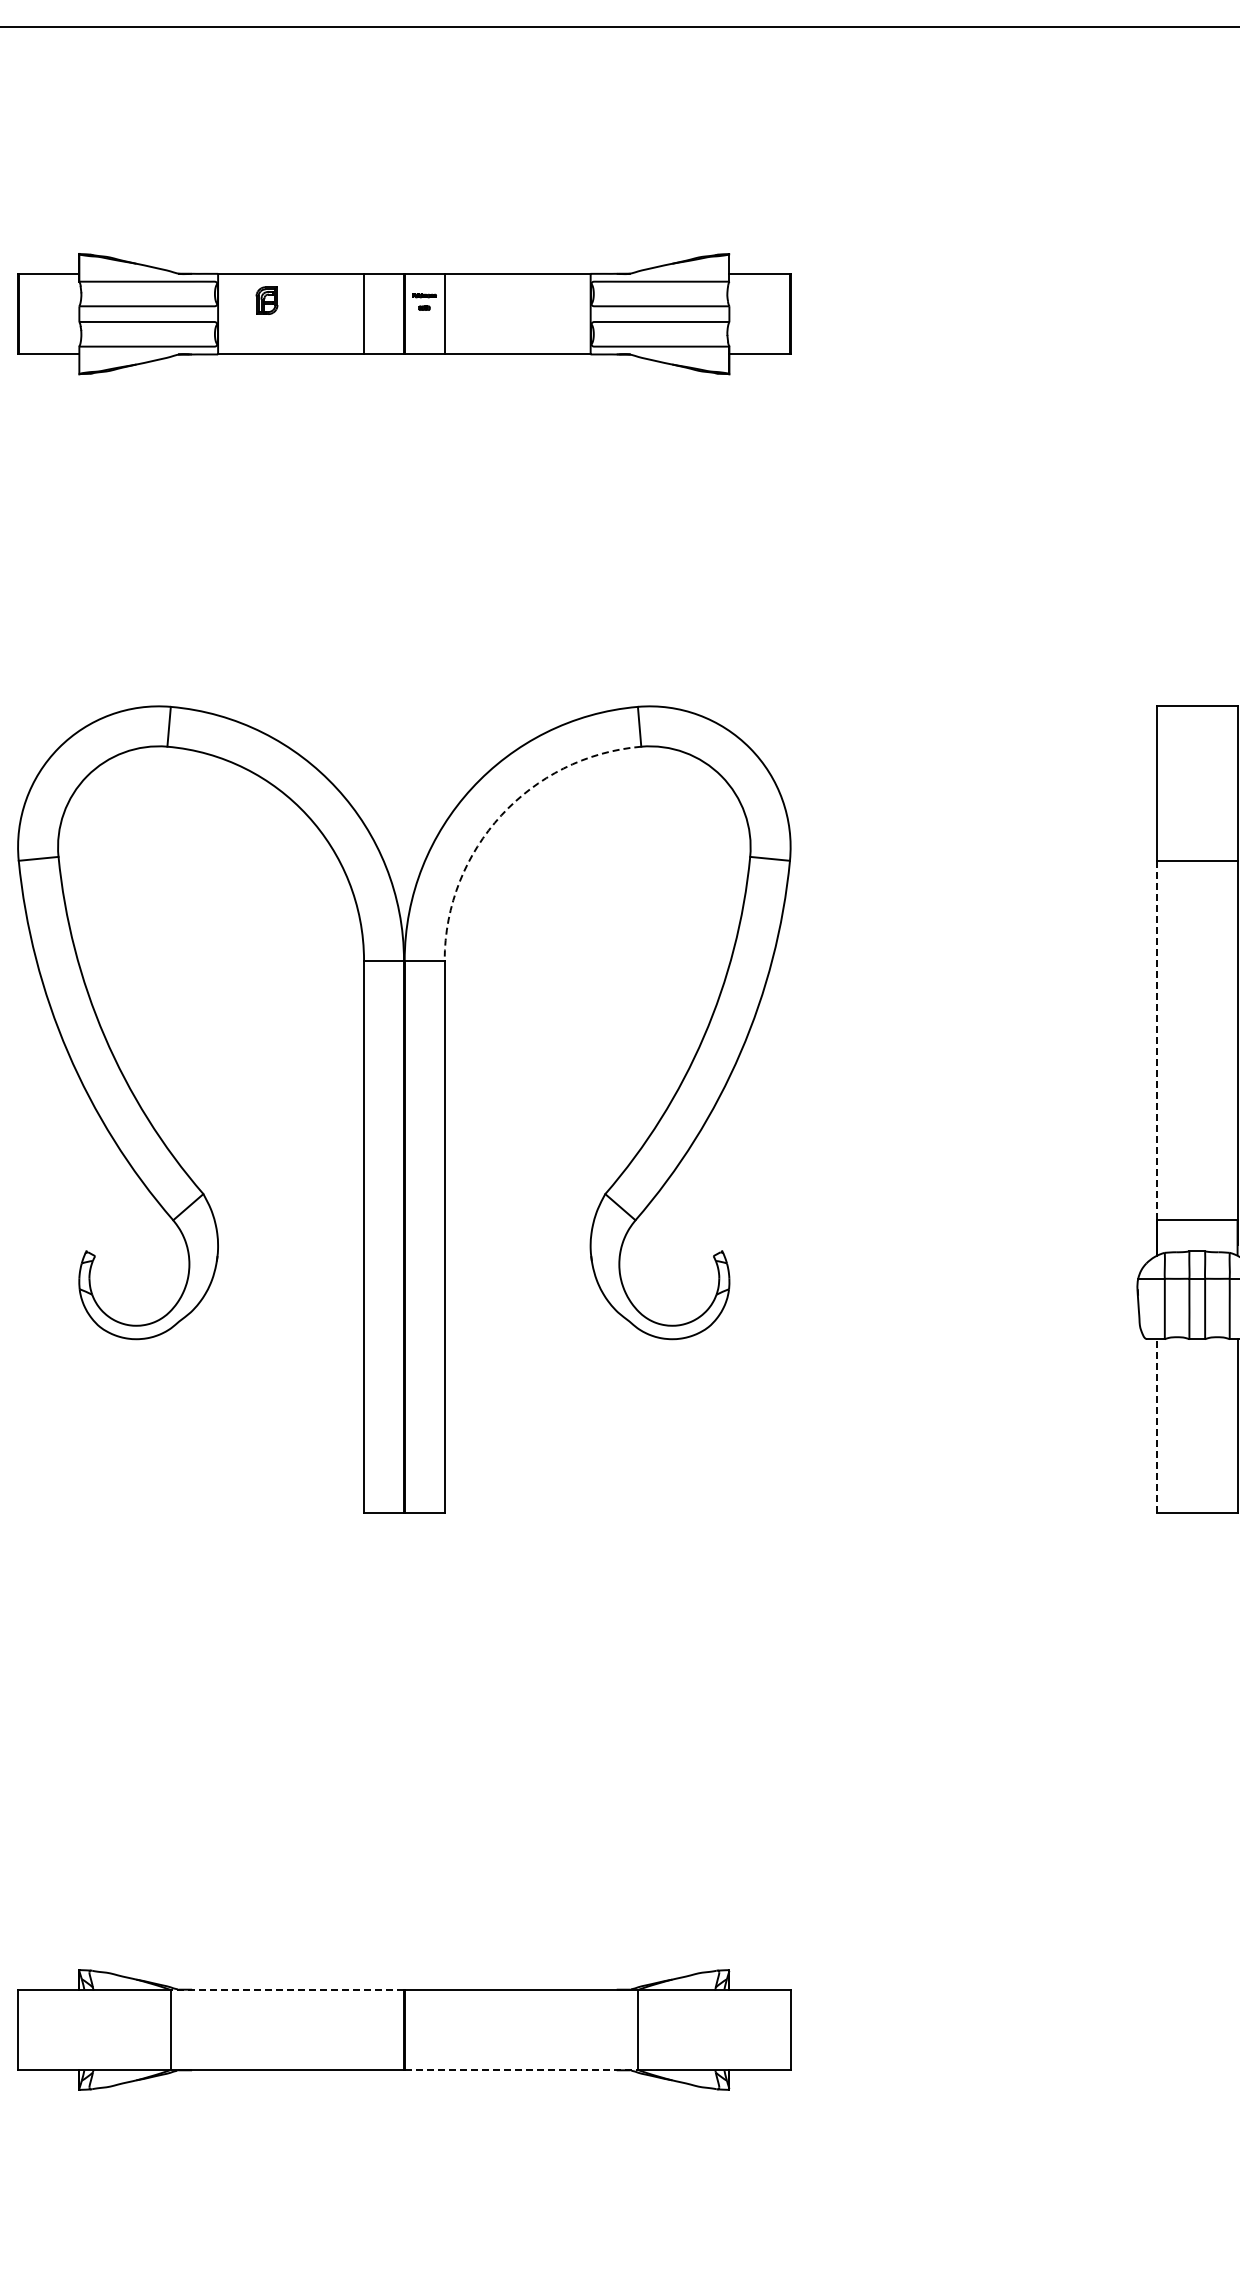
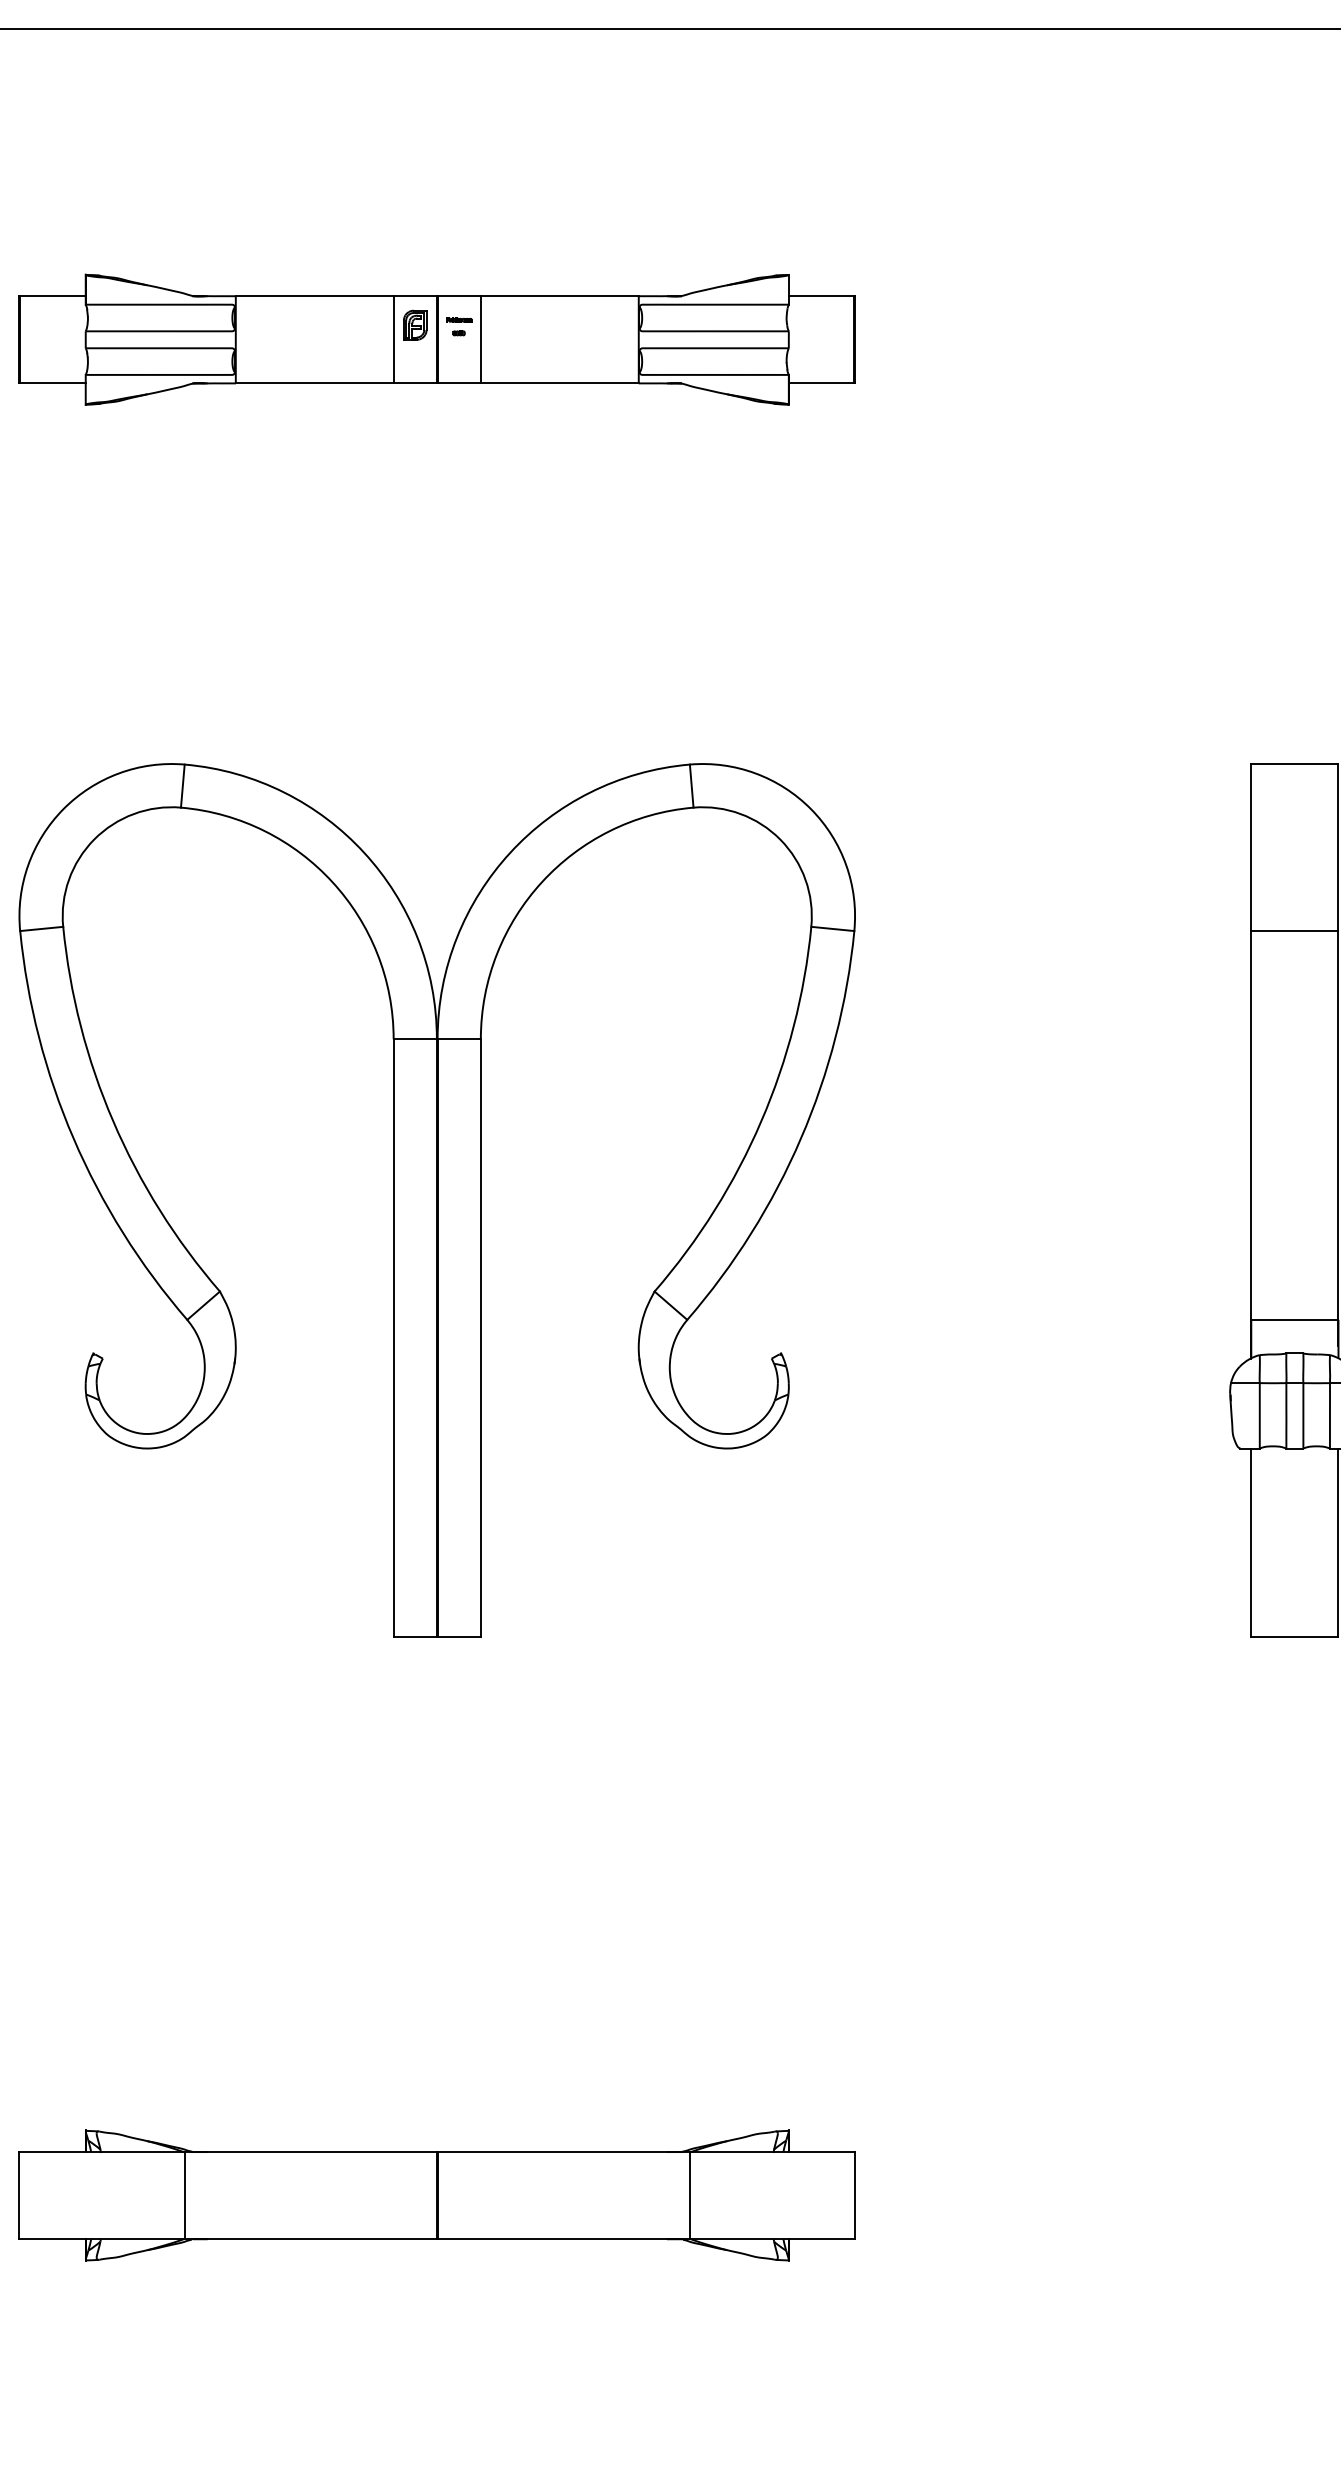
part: (266, 300) -> (414, 325), moved
arc: (501, 815) -> (542, 882), dashed -> solid
line: (1156, 1040) -> (1250, 1125), dashed -> solid
line: (1156, 1426) -> (1250, 1542), dashed -> solid
line: (287, 1989) -> (310, 2151), dashed -> solid
line: (521, 2070) -> (563, 2239), dashed -> solid

